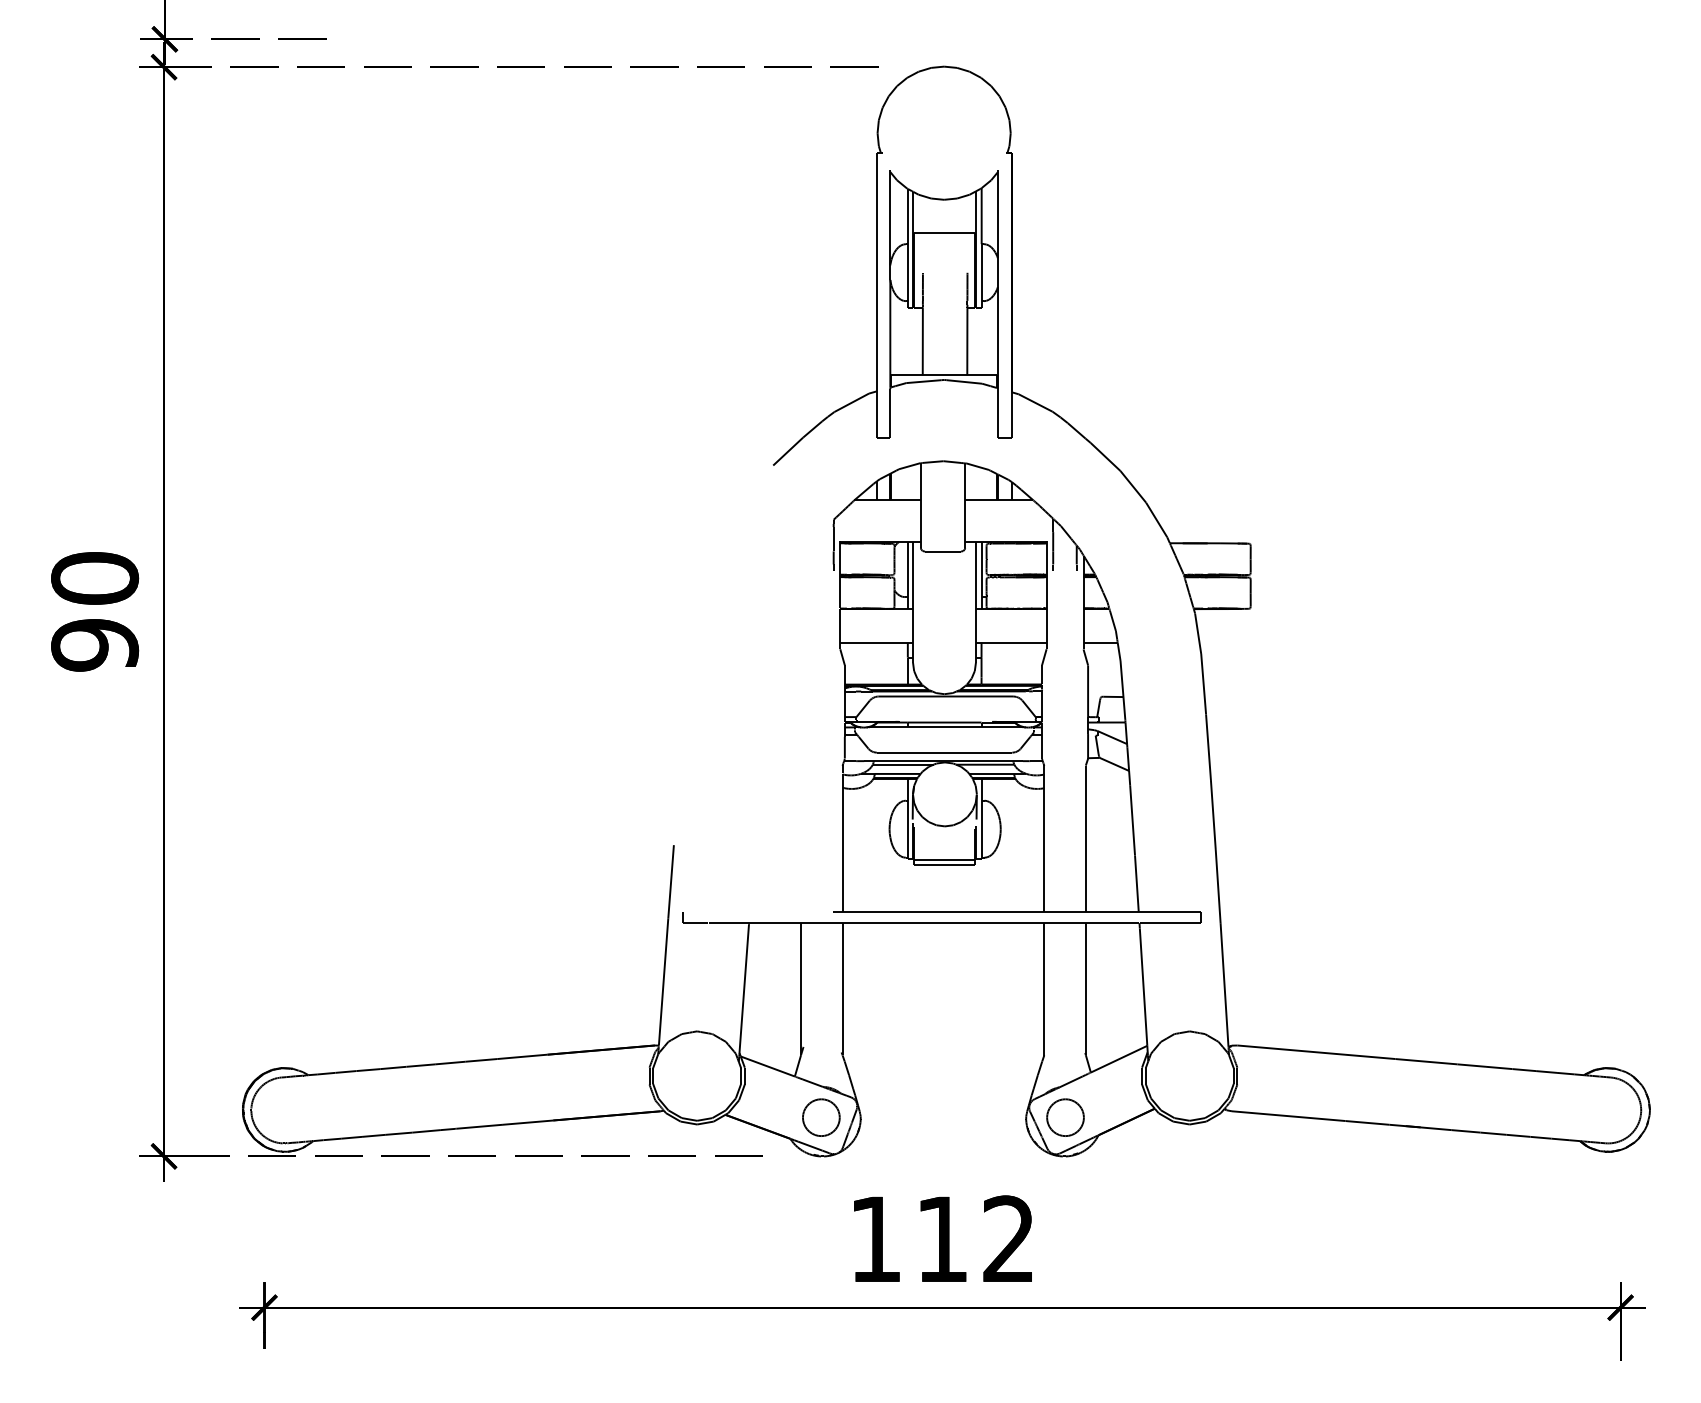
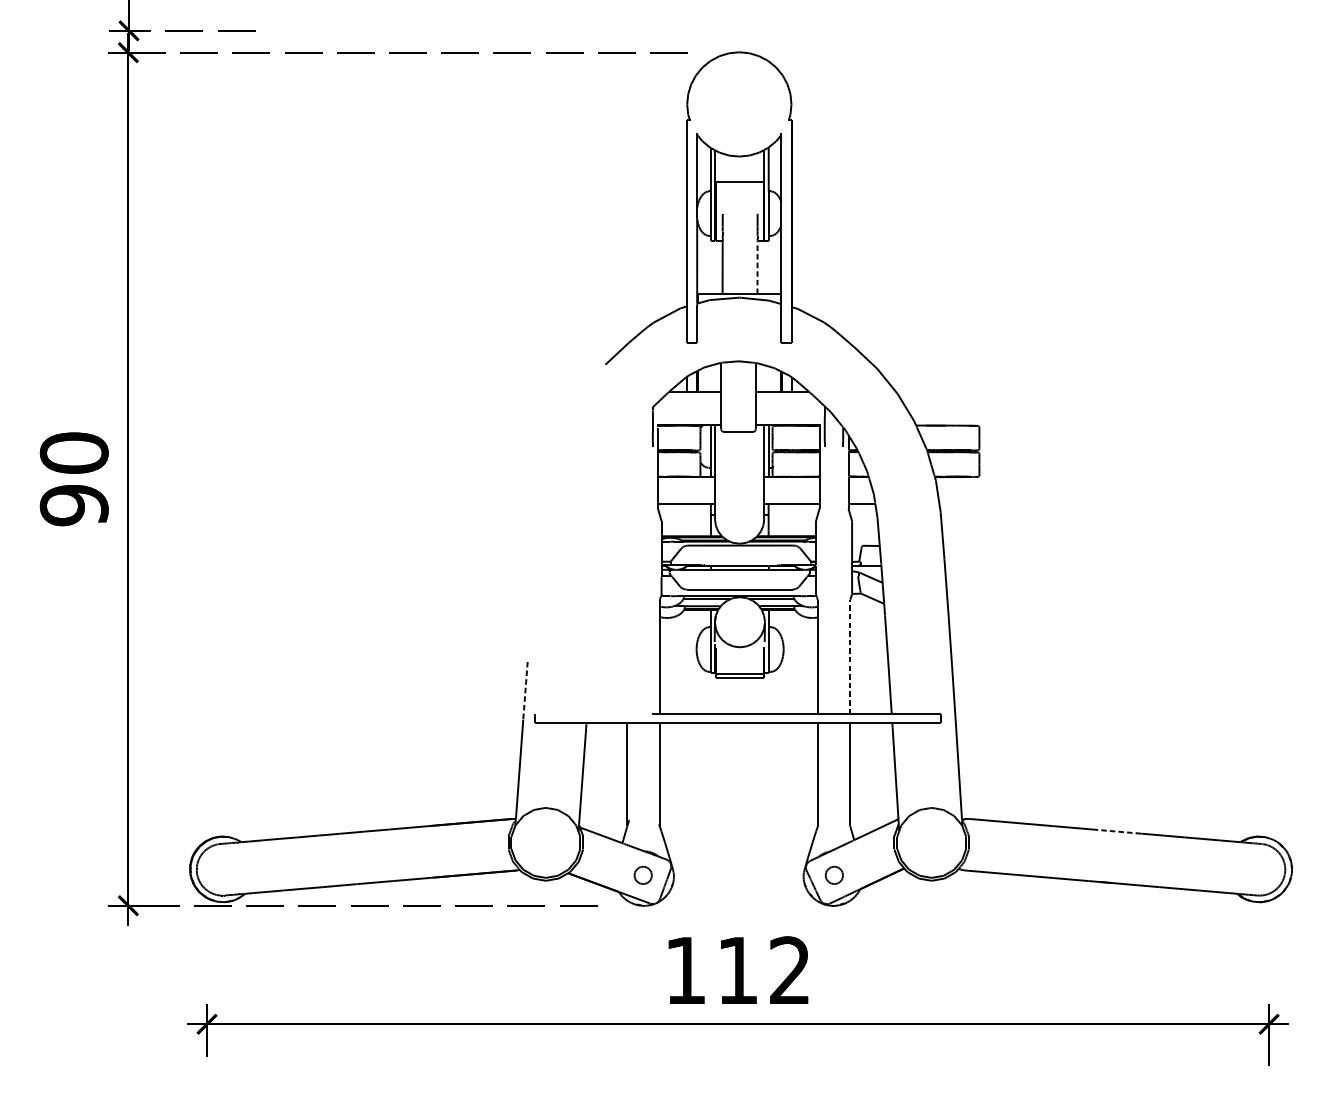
line: (967, 341) -> (757, 267), solid -> dashed
line: (1085, 838) -> (850, 656), solid -> dashed
line: (671, 881) -> (525, 690), solid -> dashed
line: (1426, 1061) -> (1117, 831), solid -> dashed
part: (821, 1117) -> (643, 875), size x0.6
part: (1065, 1117) -> (834, 875), size x0.6

